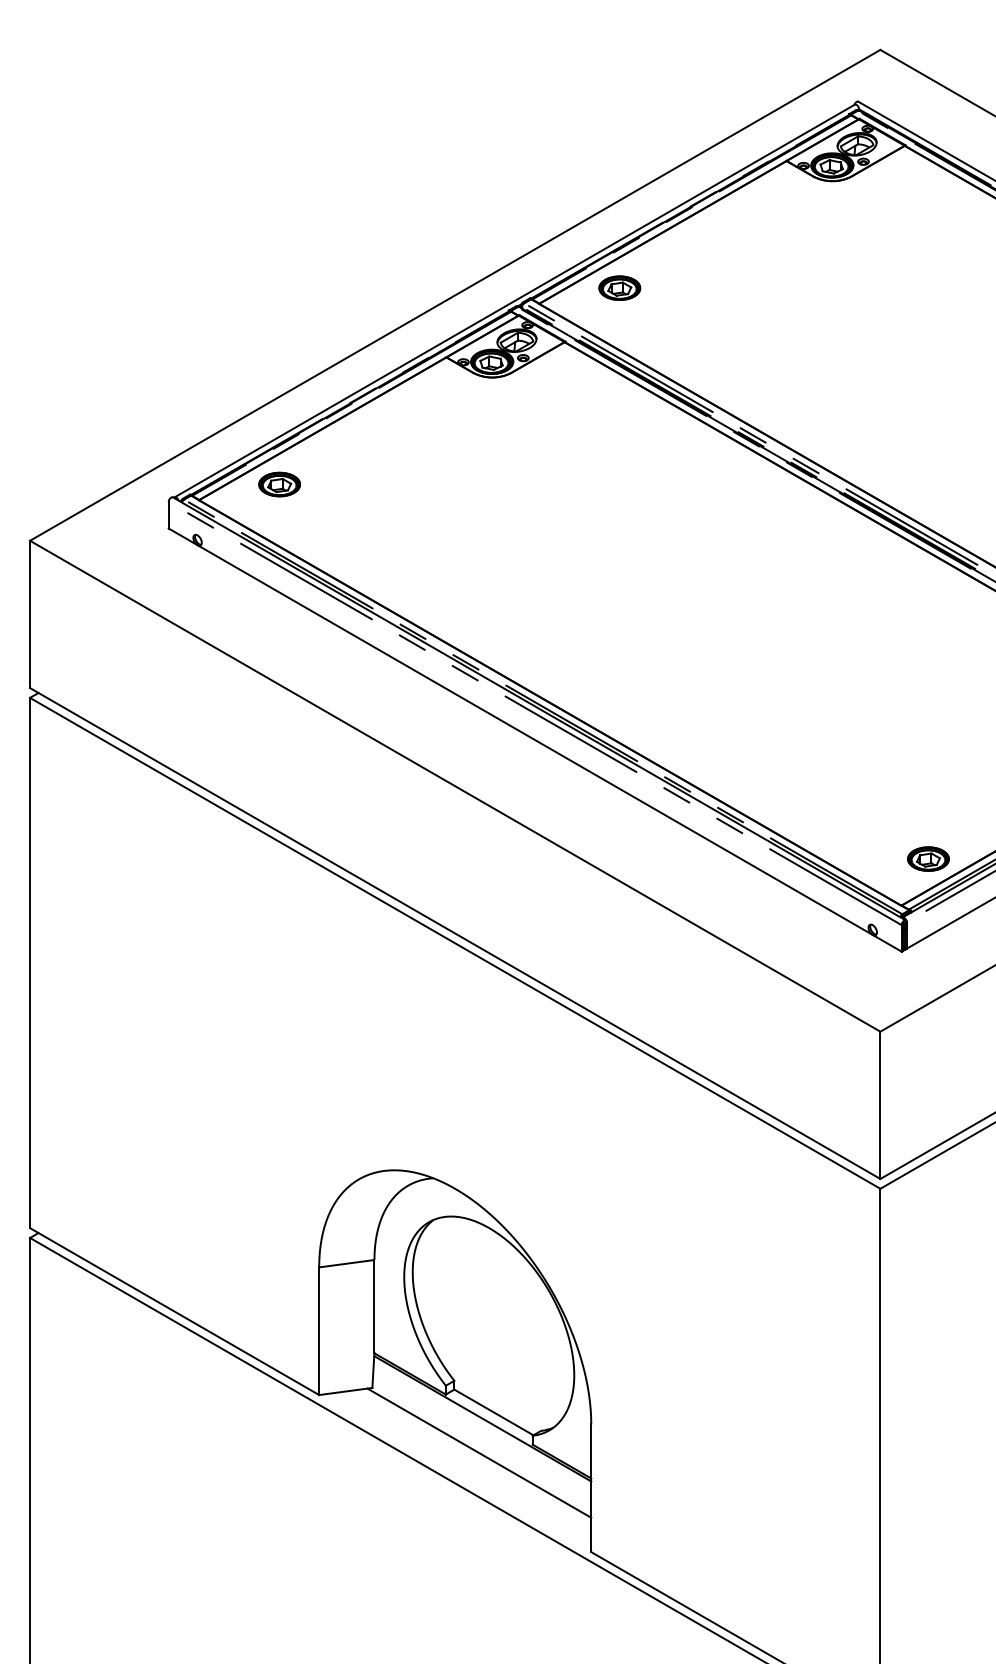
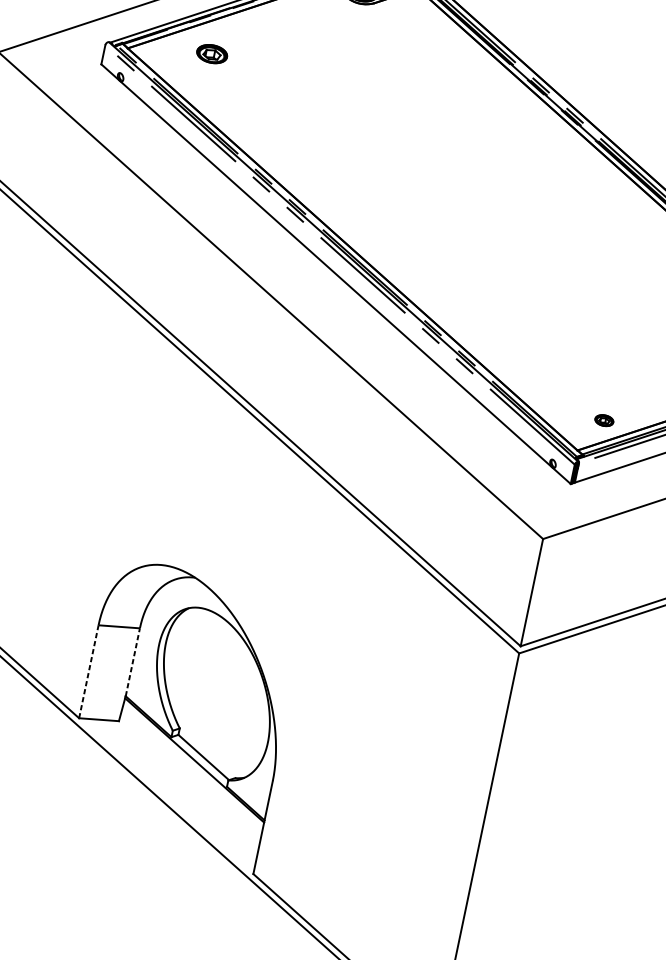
part: (279, 484) -> (212, 54), moved
part: (928, 858) -> (604, 420), size x0.6
line: (374, 1306) -> (132, 662), solid -> dashed
line: (319, 1331) -> (89, 672), solid -> dashed
line: (479, 1452) -> (187, 784), removed

